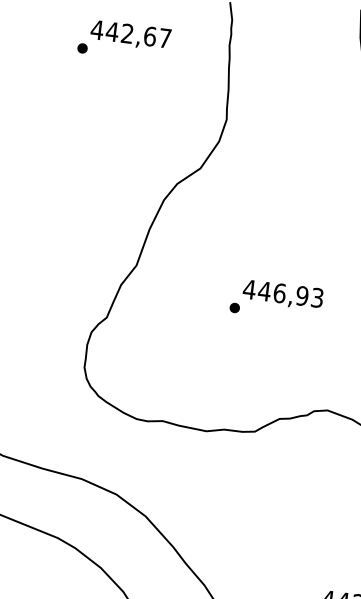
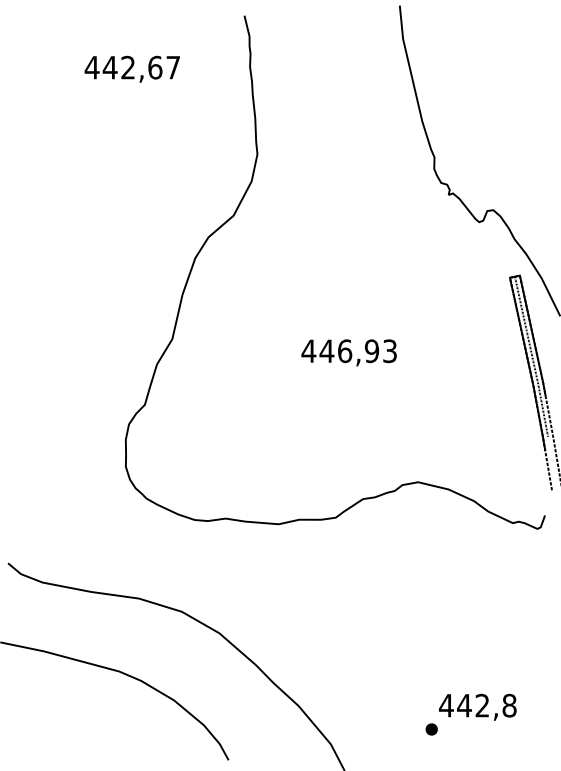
part: (82, 48) -> (77, 91), removed
part: (235, 308) -> (294, 375), removed

